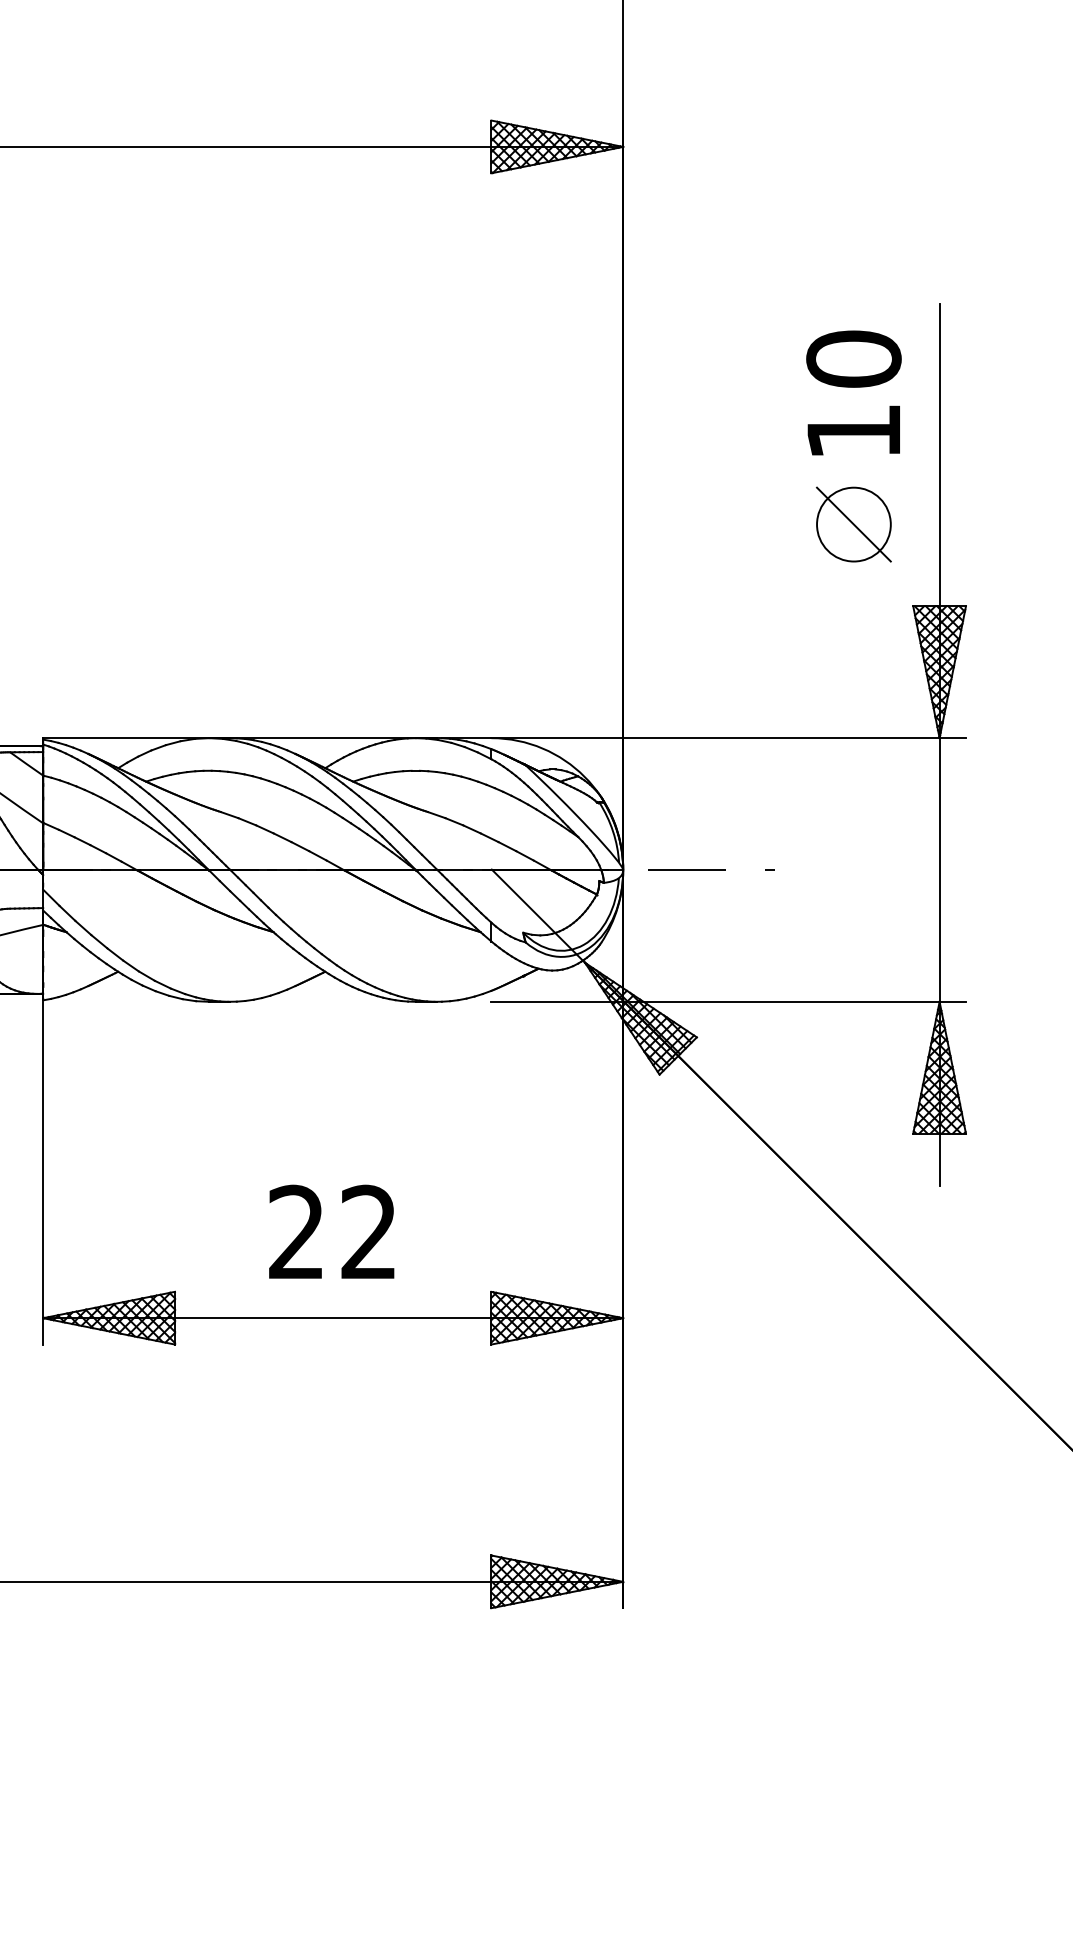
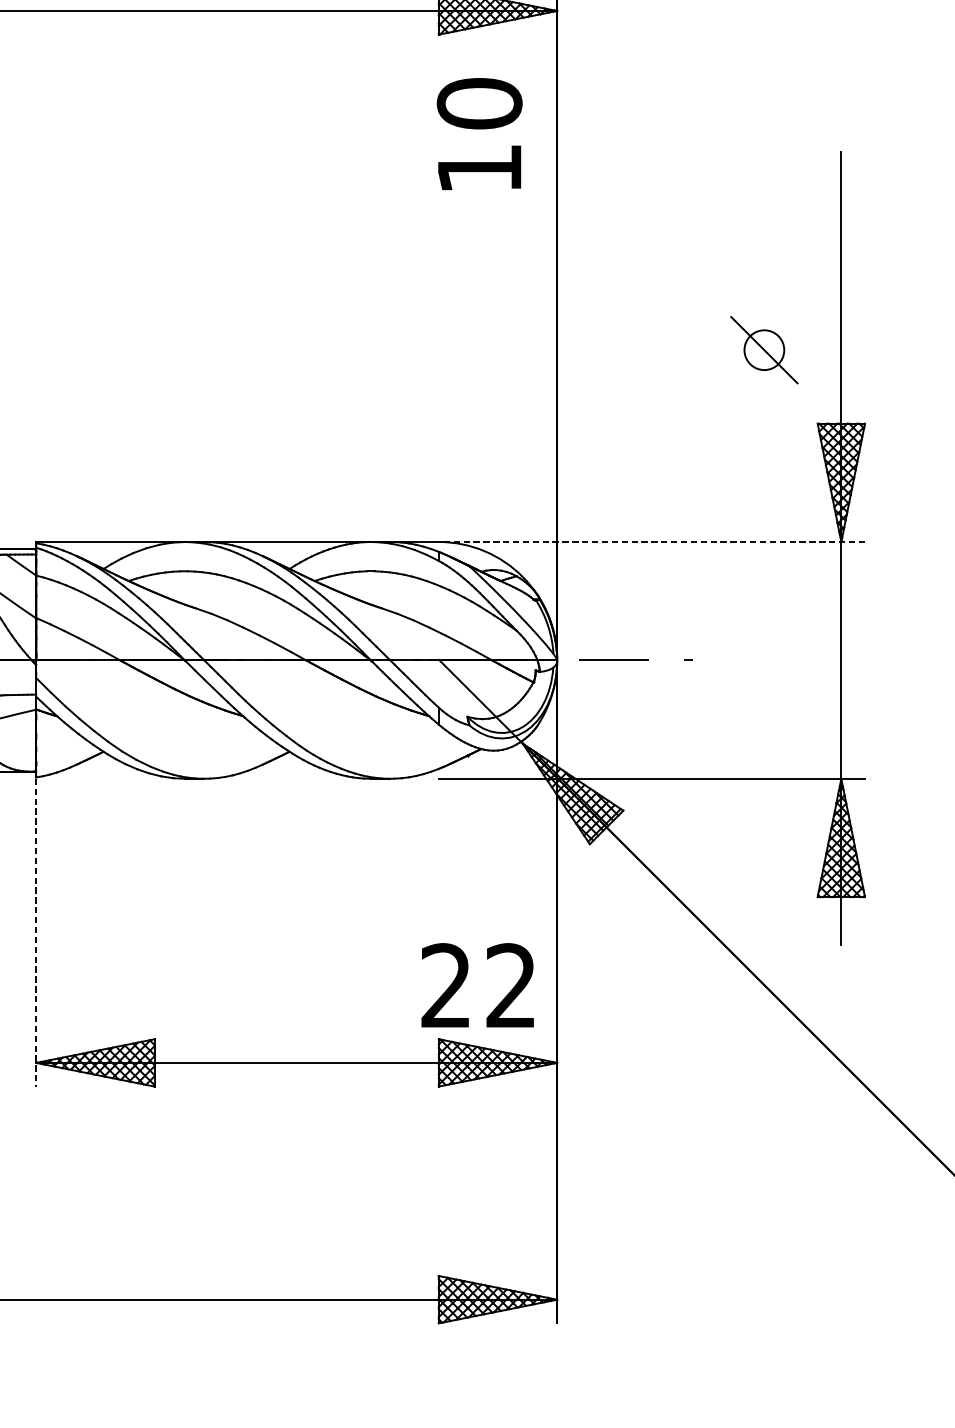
text: (853, 392) -> (479, 133), moved
circle: (853, 524) -> (764, 350), size x0.6
line: (728, 738) -> (651, 542), solid -> dashed
line: (43, 1173) -> (36, 932), solid -> dashed
text: (331, 1231) -> (477, 985), moved

